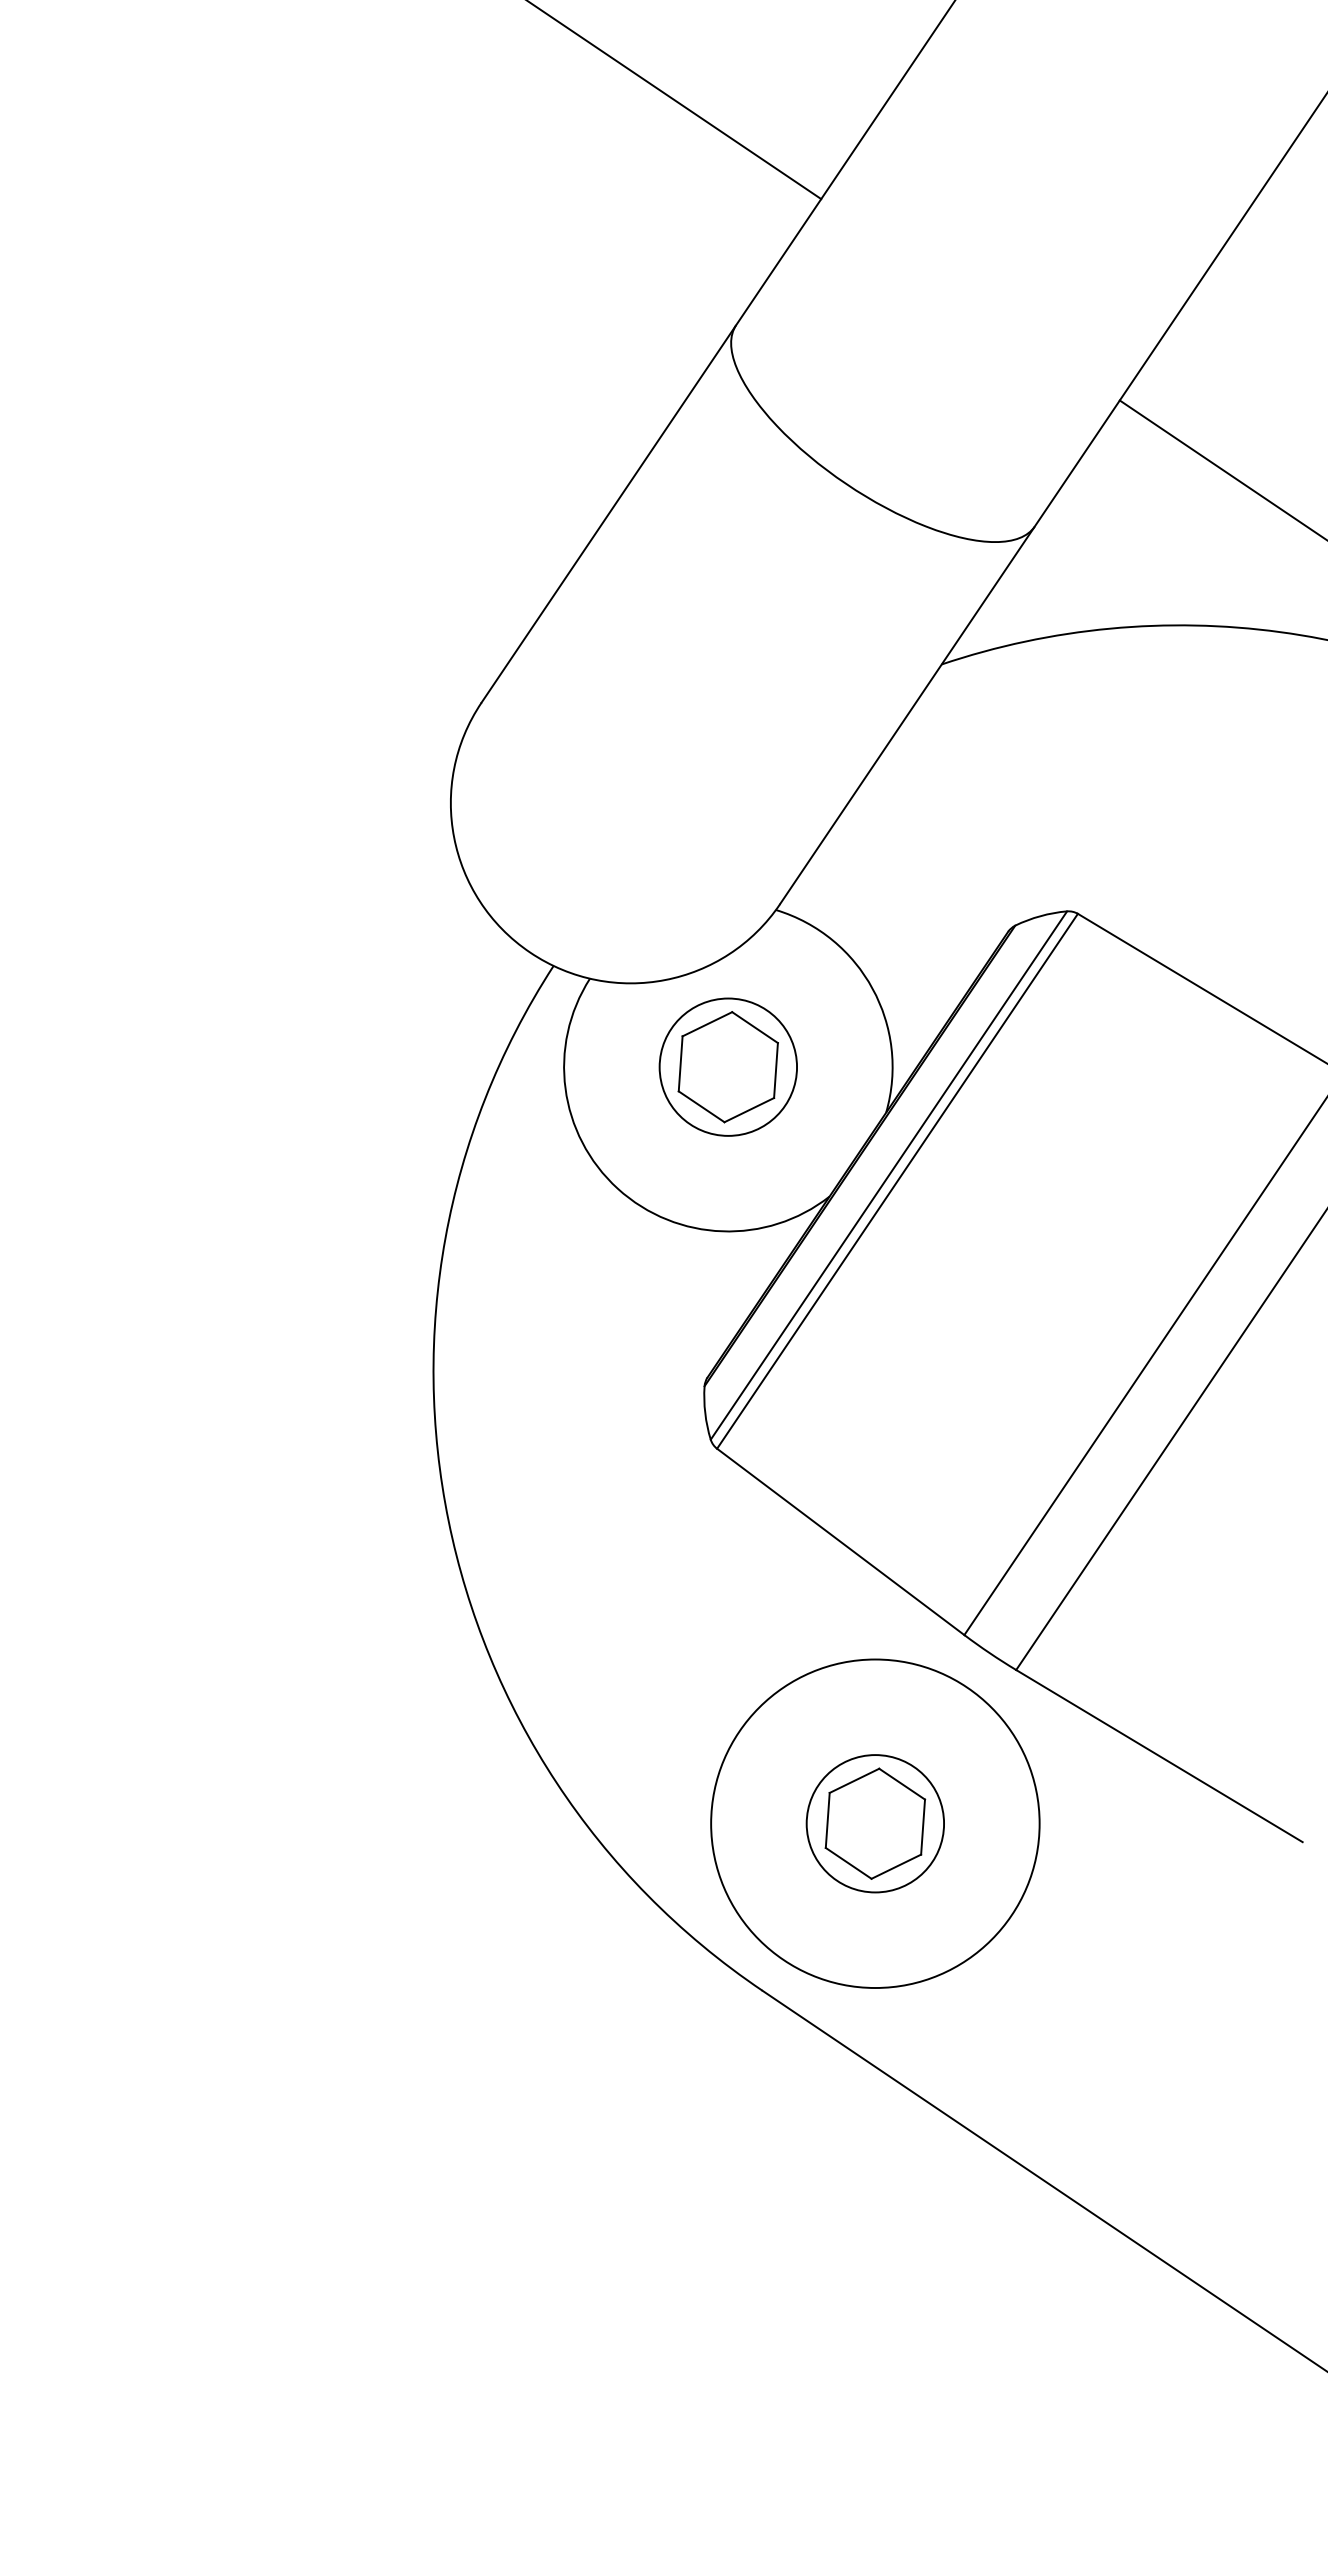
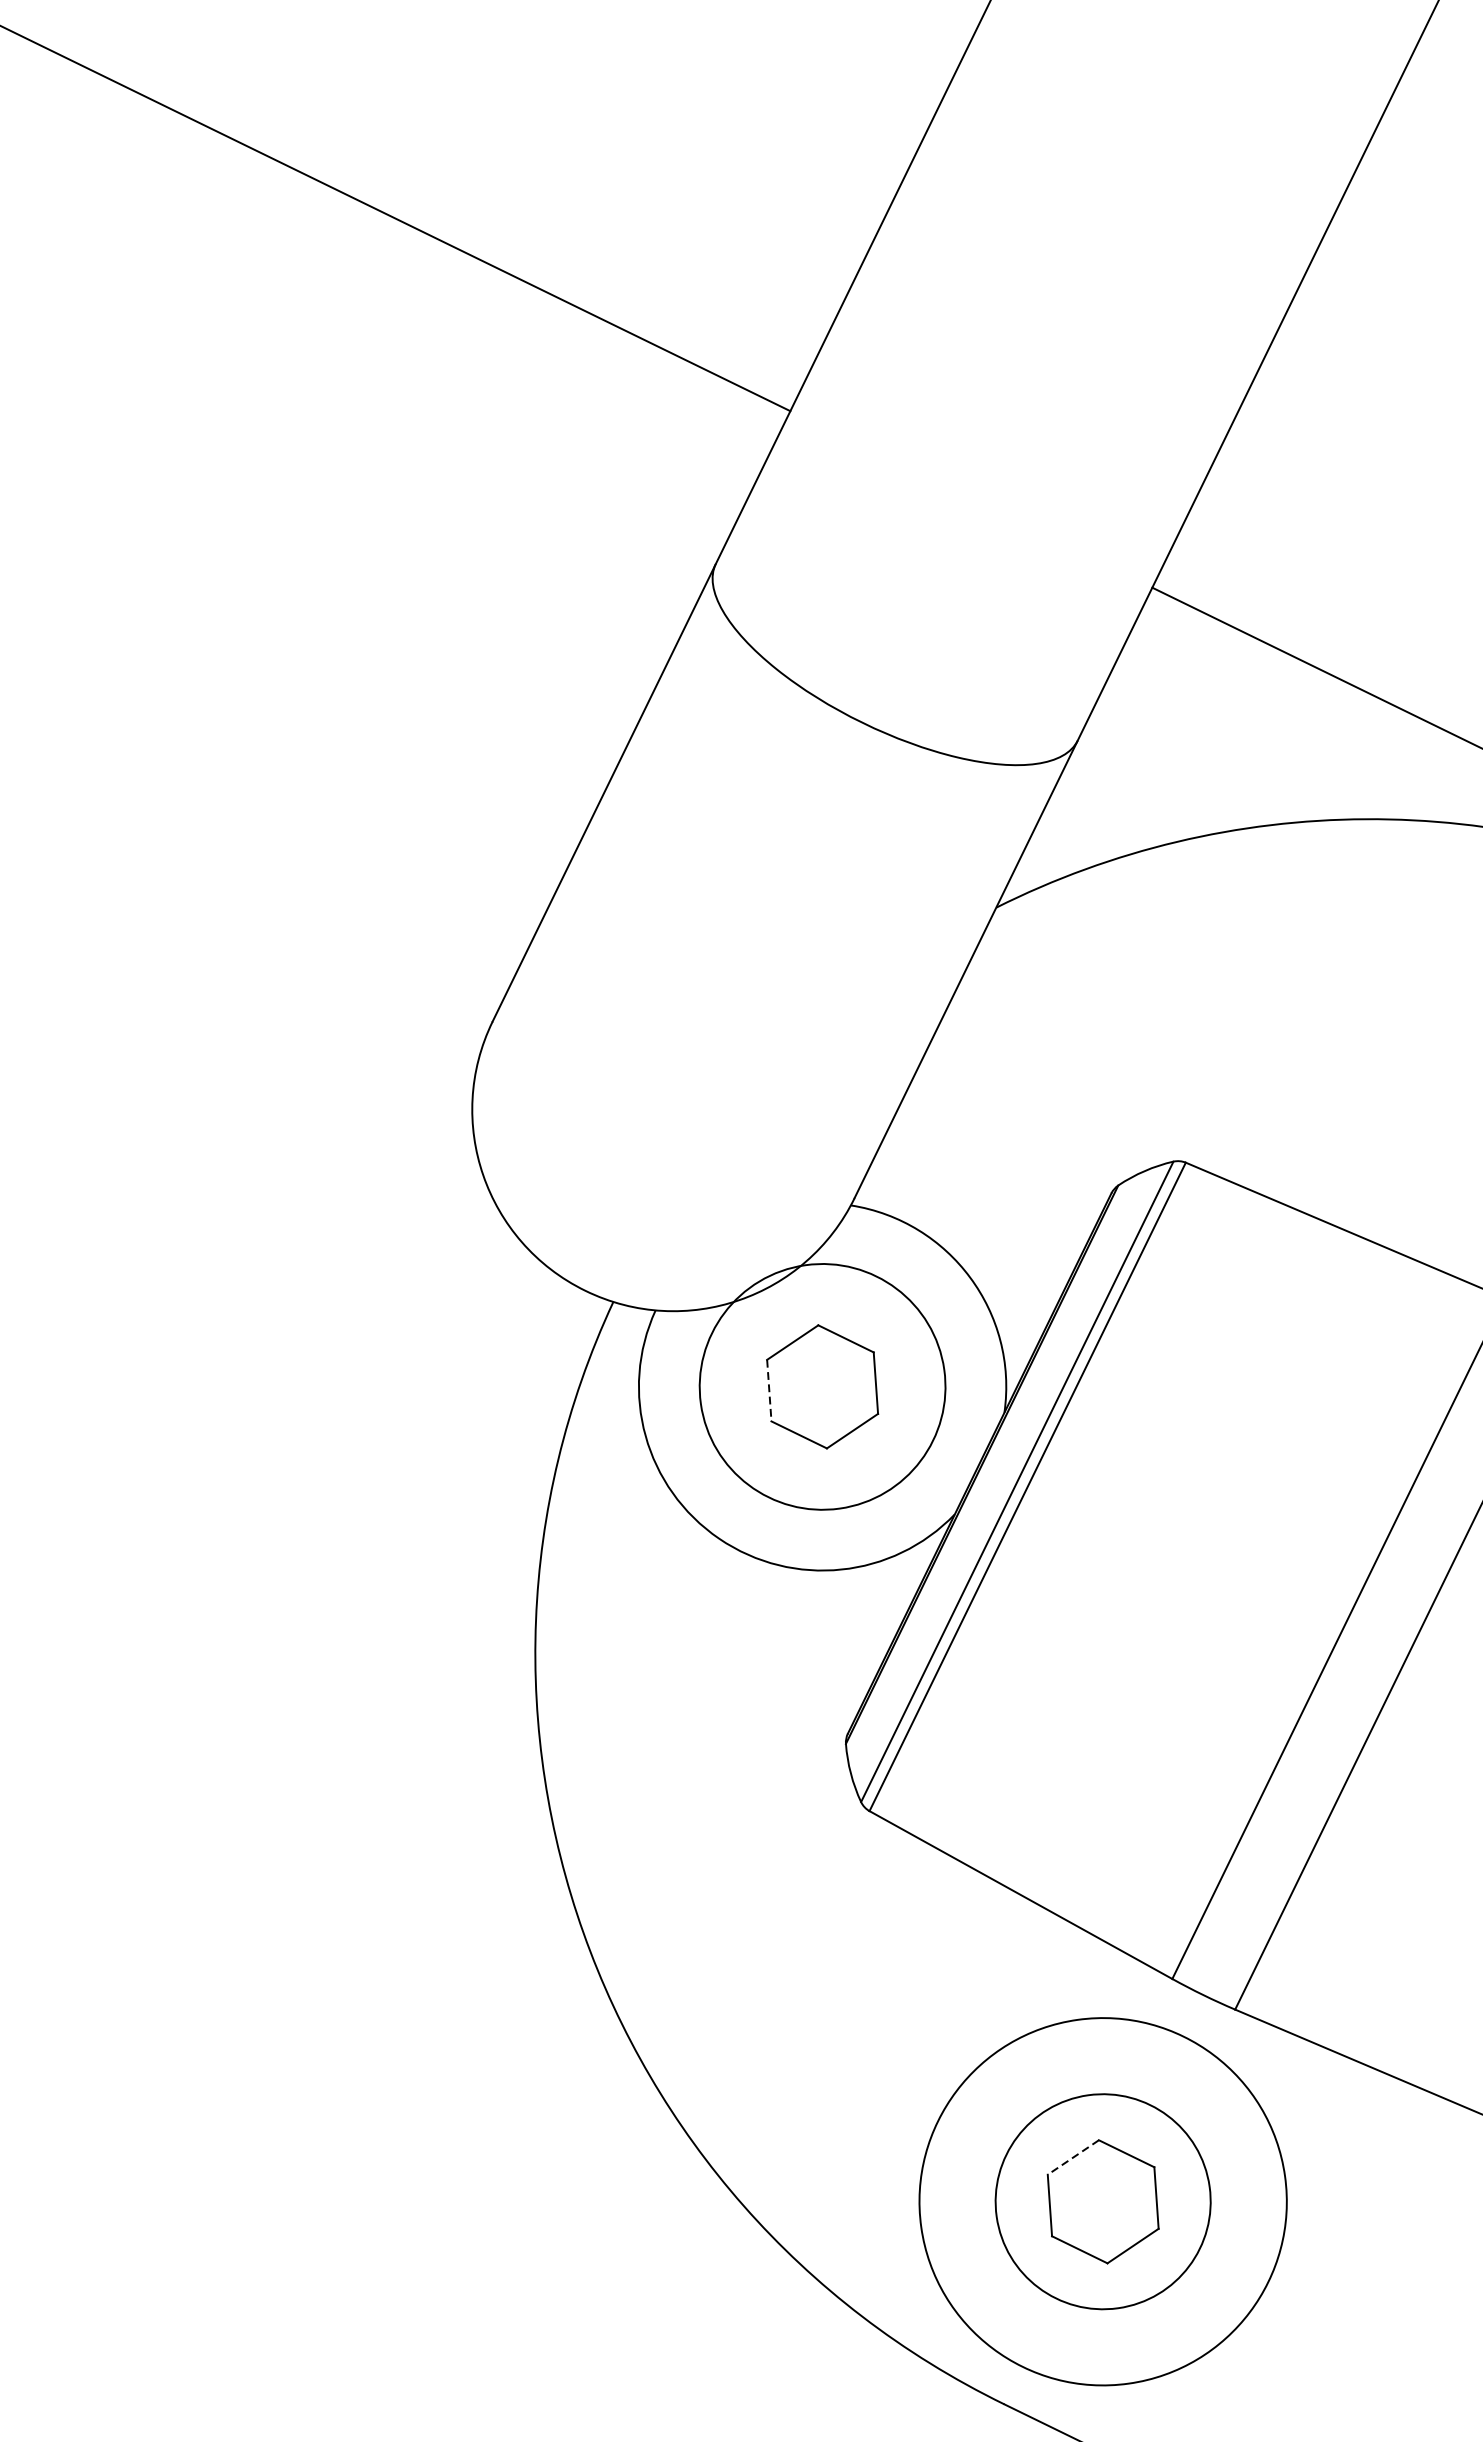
line: (680, 1063) -> (769, 1390), solid -> dashed
circle: (728, 1066) -> (822, 1386), size x1.6
line: (854, 1780) -> (1073, 2157), solid -> dashed
circle: (875, 1823) -> (1103, 2201), size x1.4

